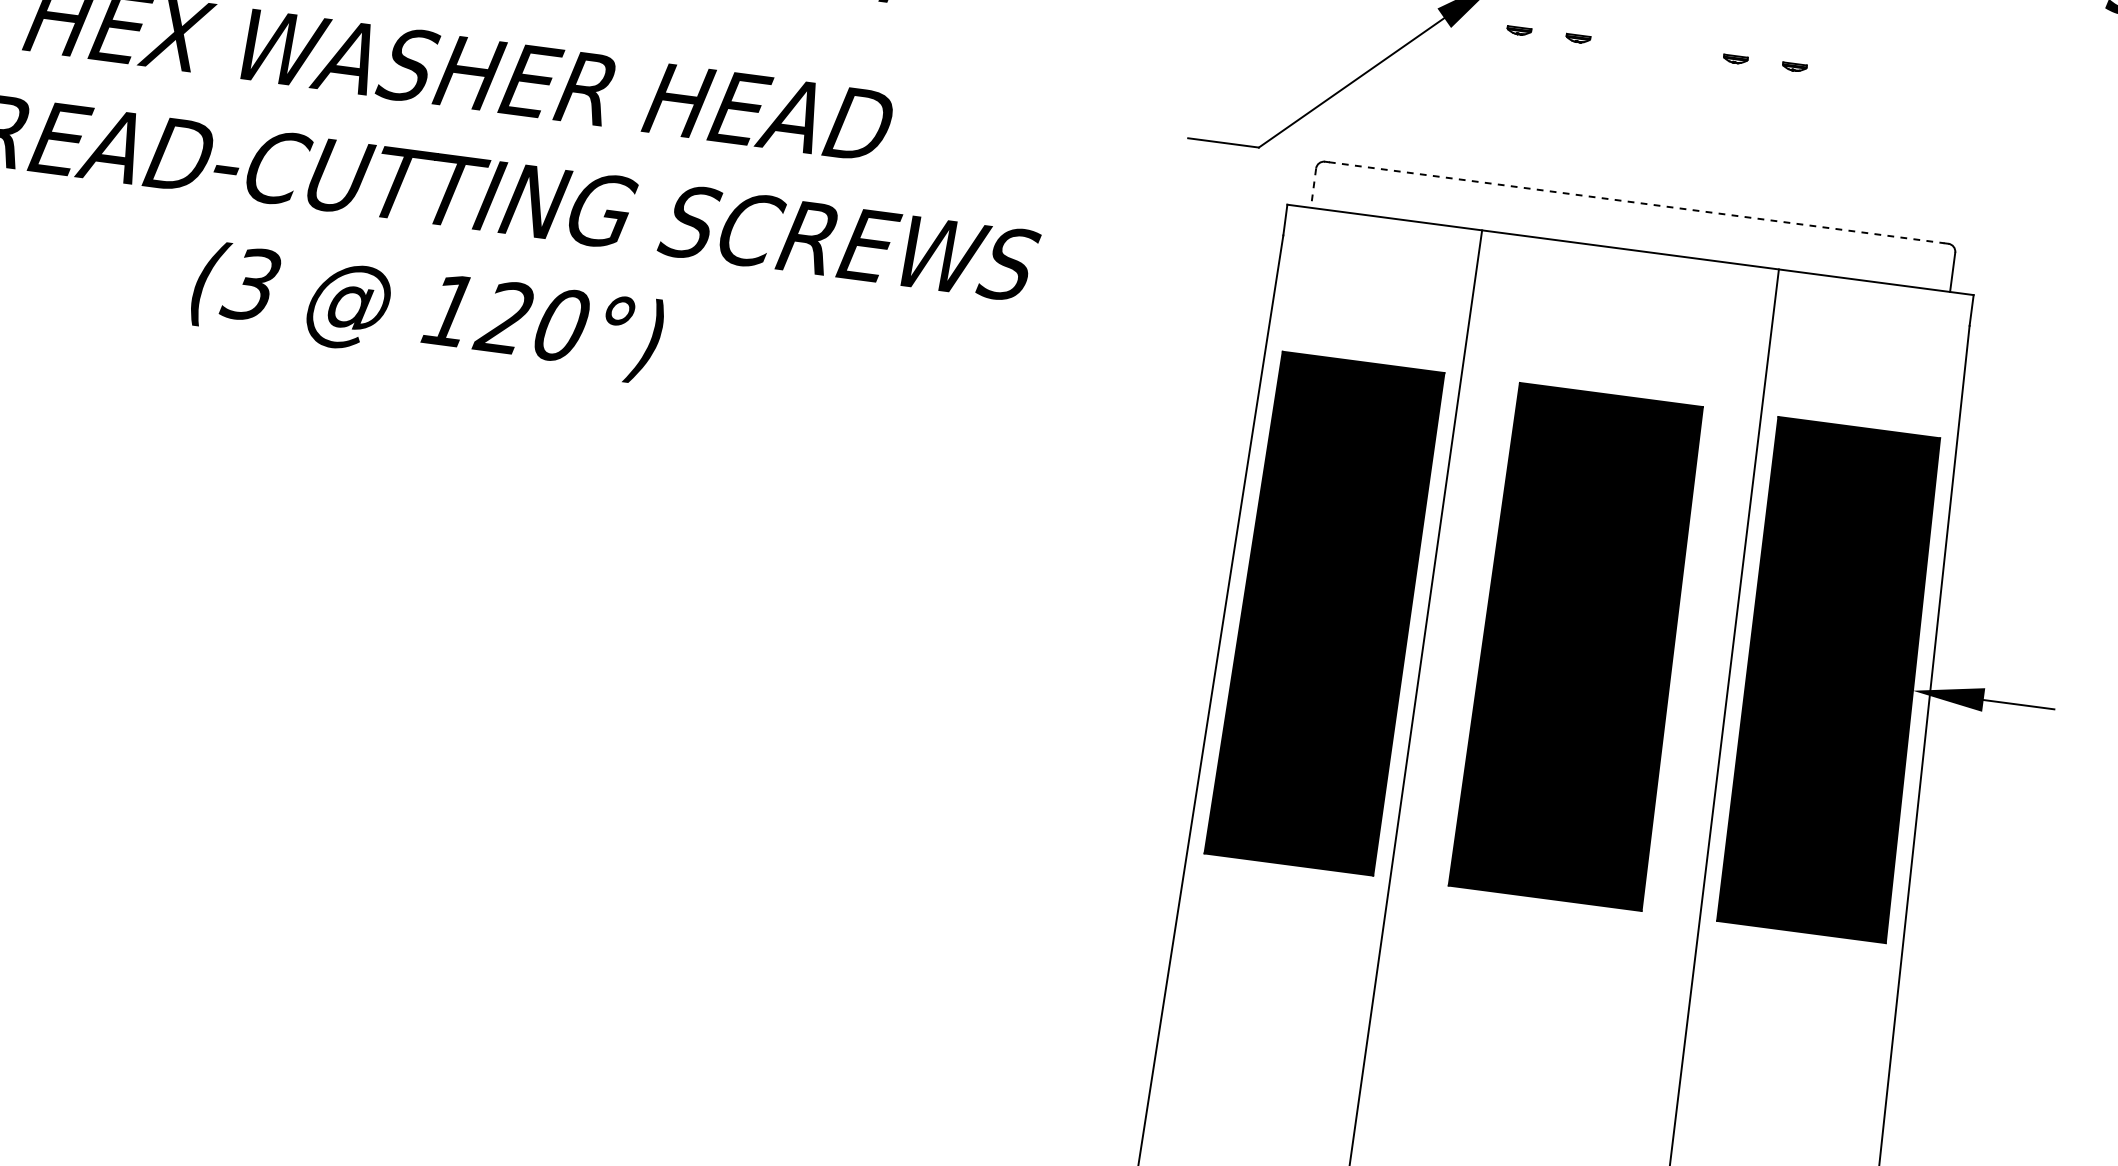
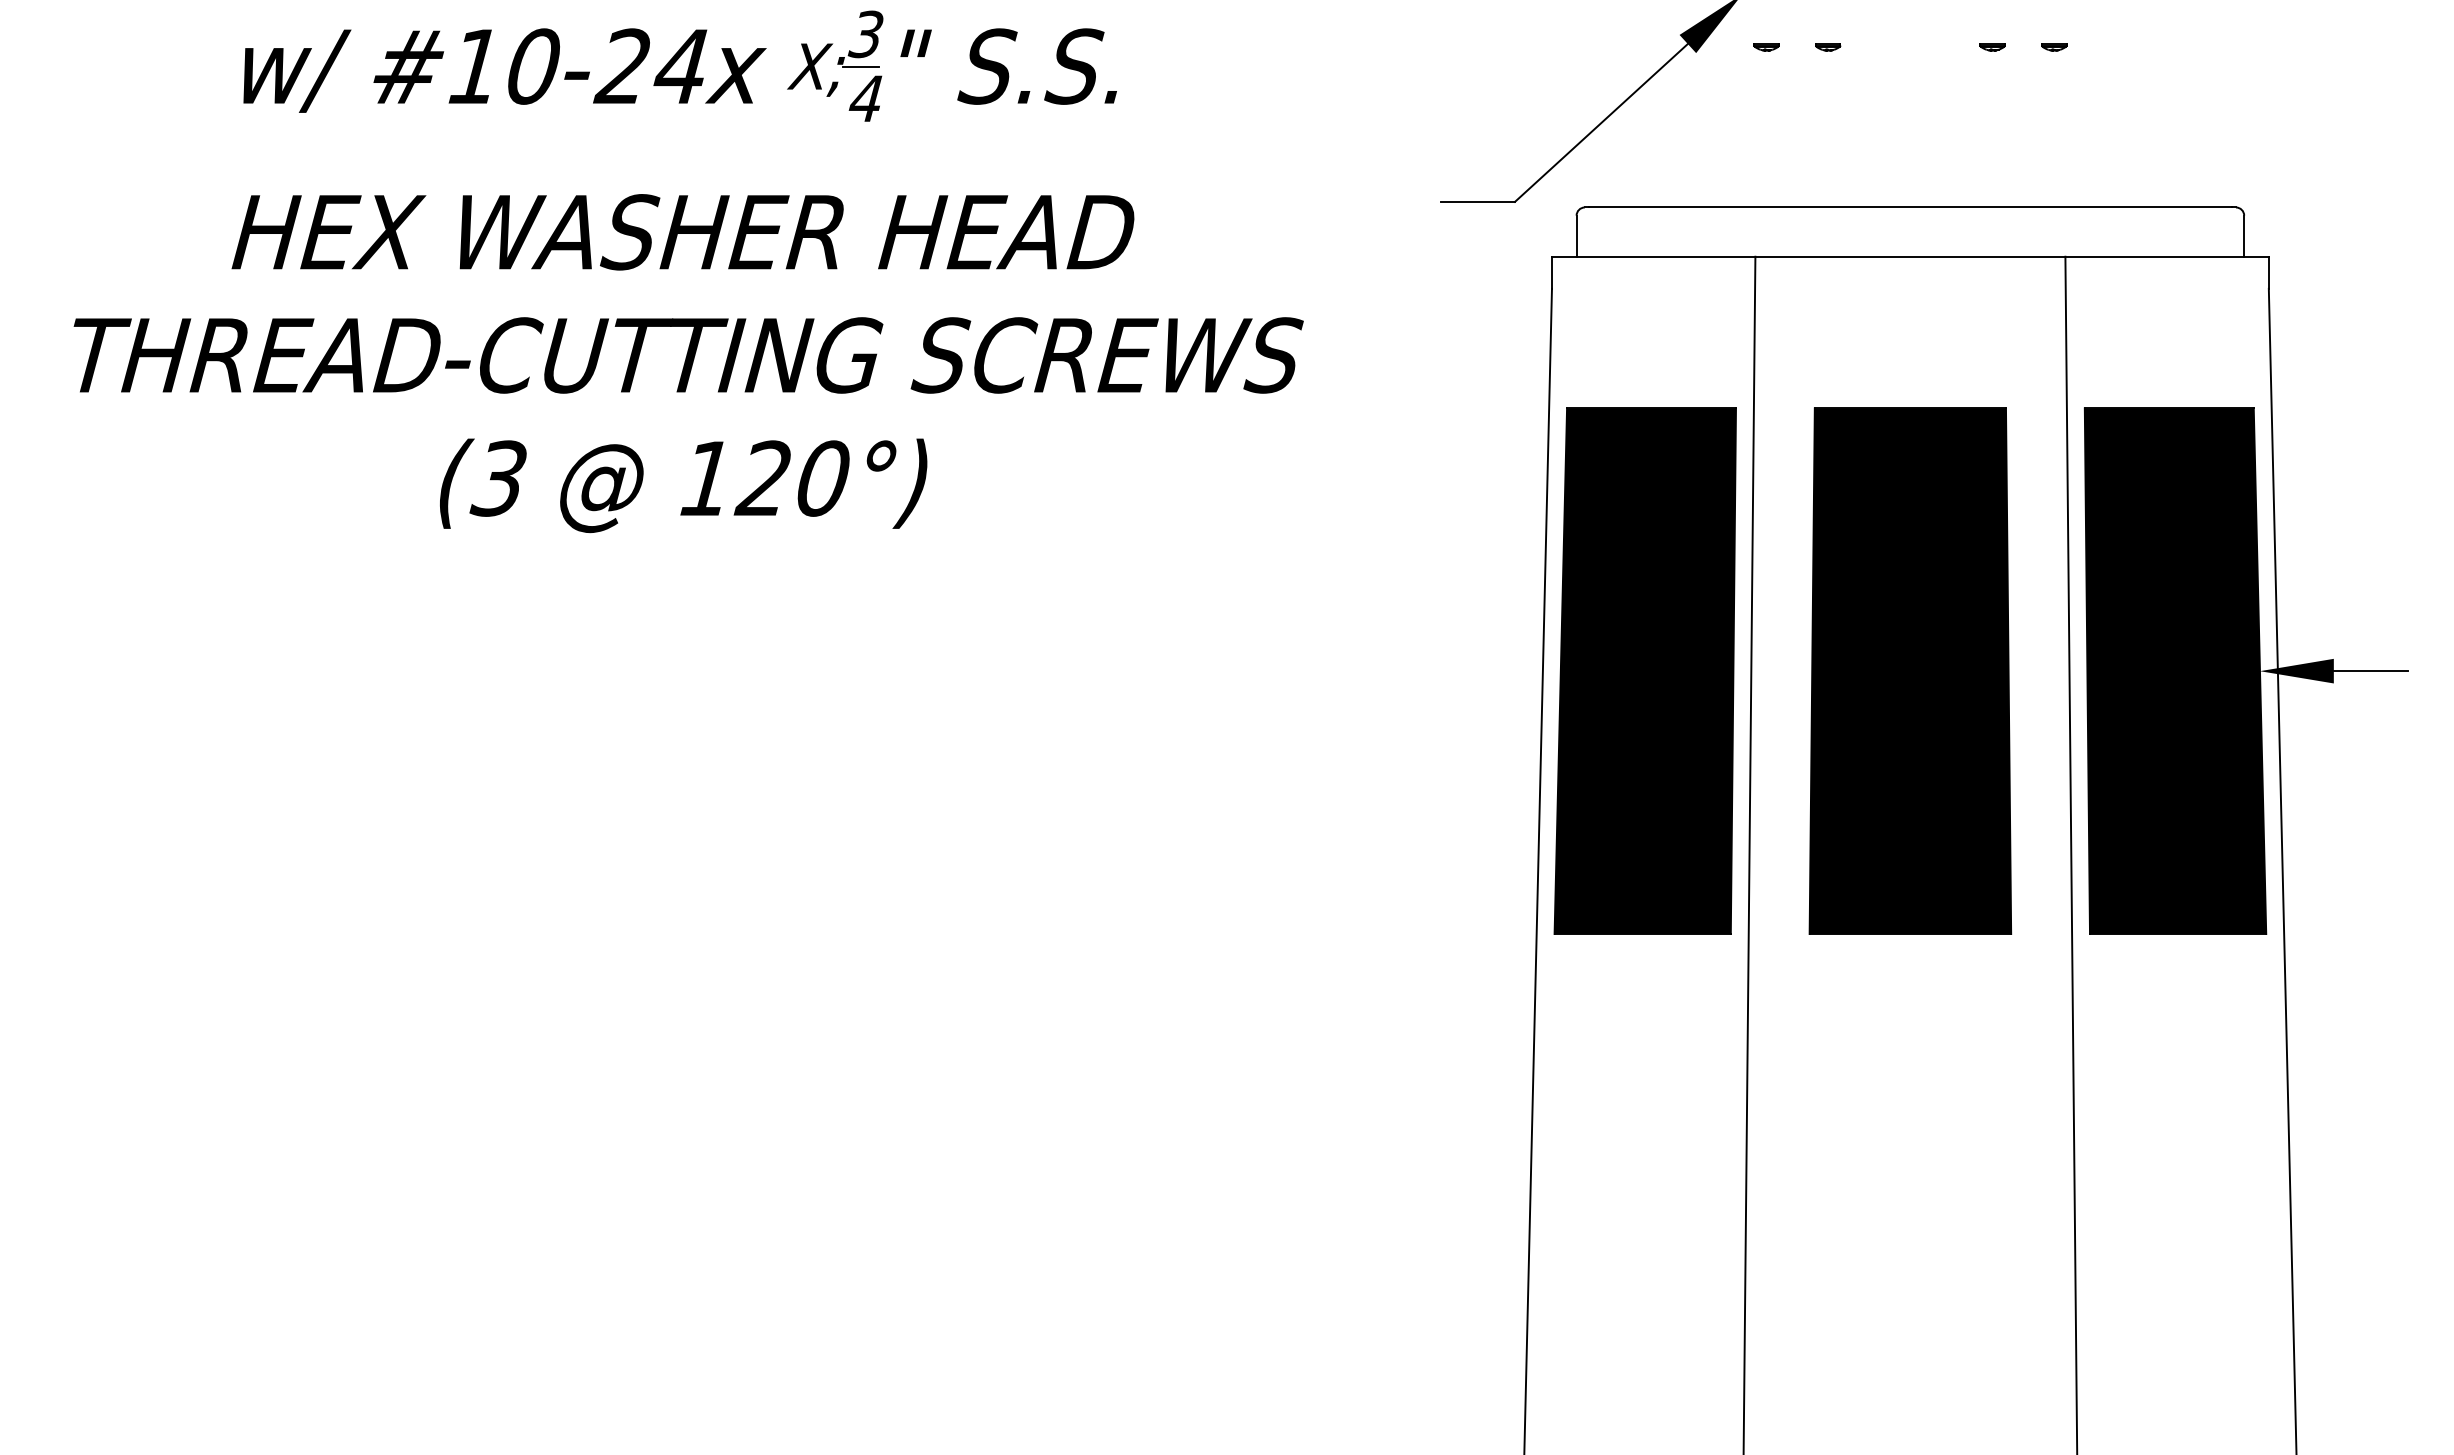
line: (1313, 188) -> (1576, 236), dashed -> solid
line: (1636, 202) -> (1910, 207), dashed -> solid

